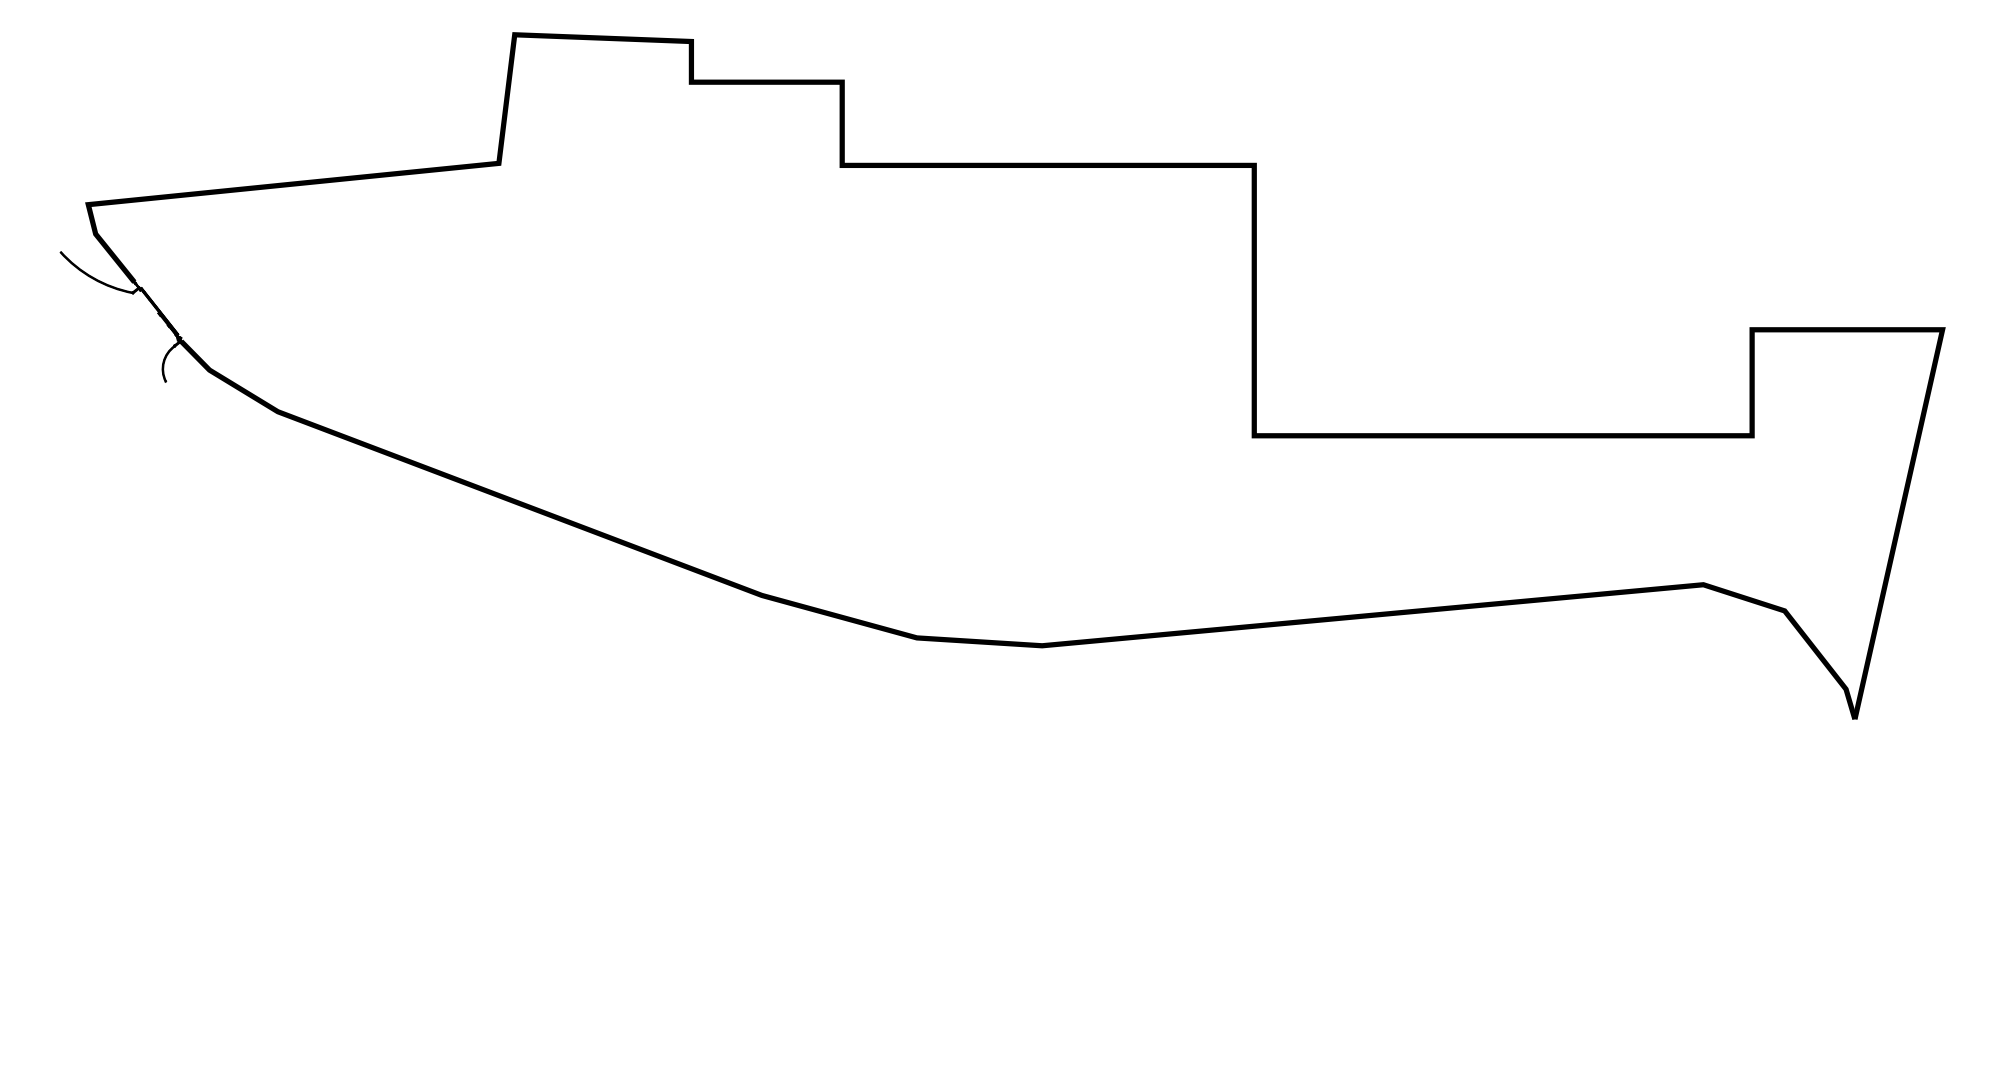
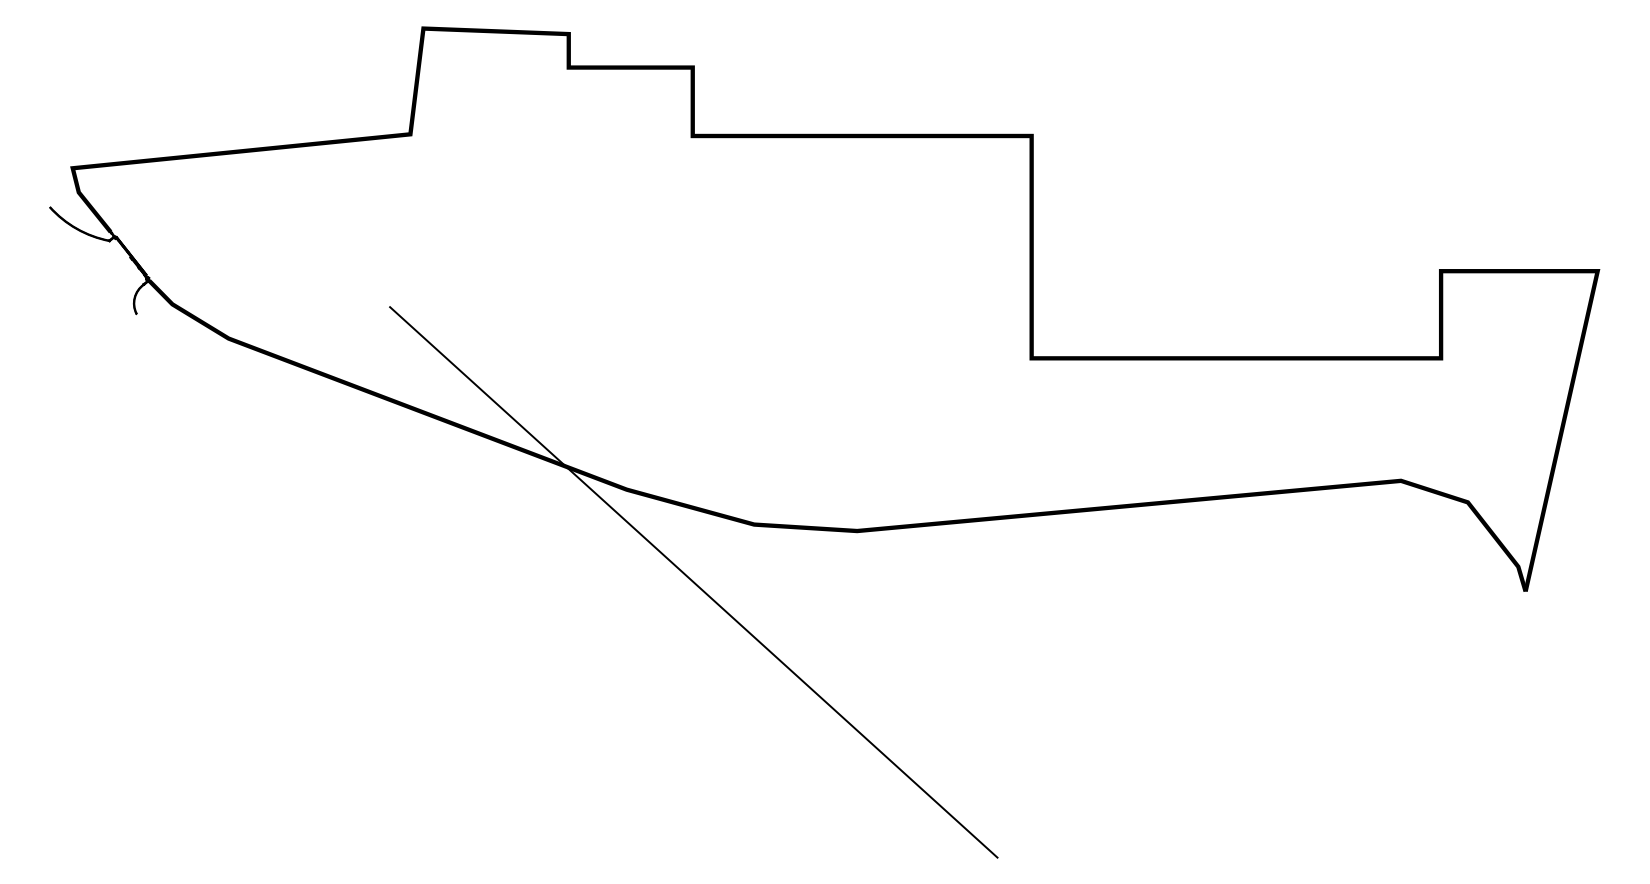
line: (843, 707) -> (693, 581), added

